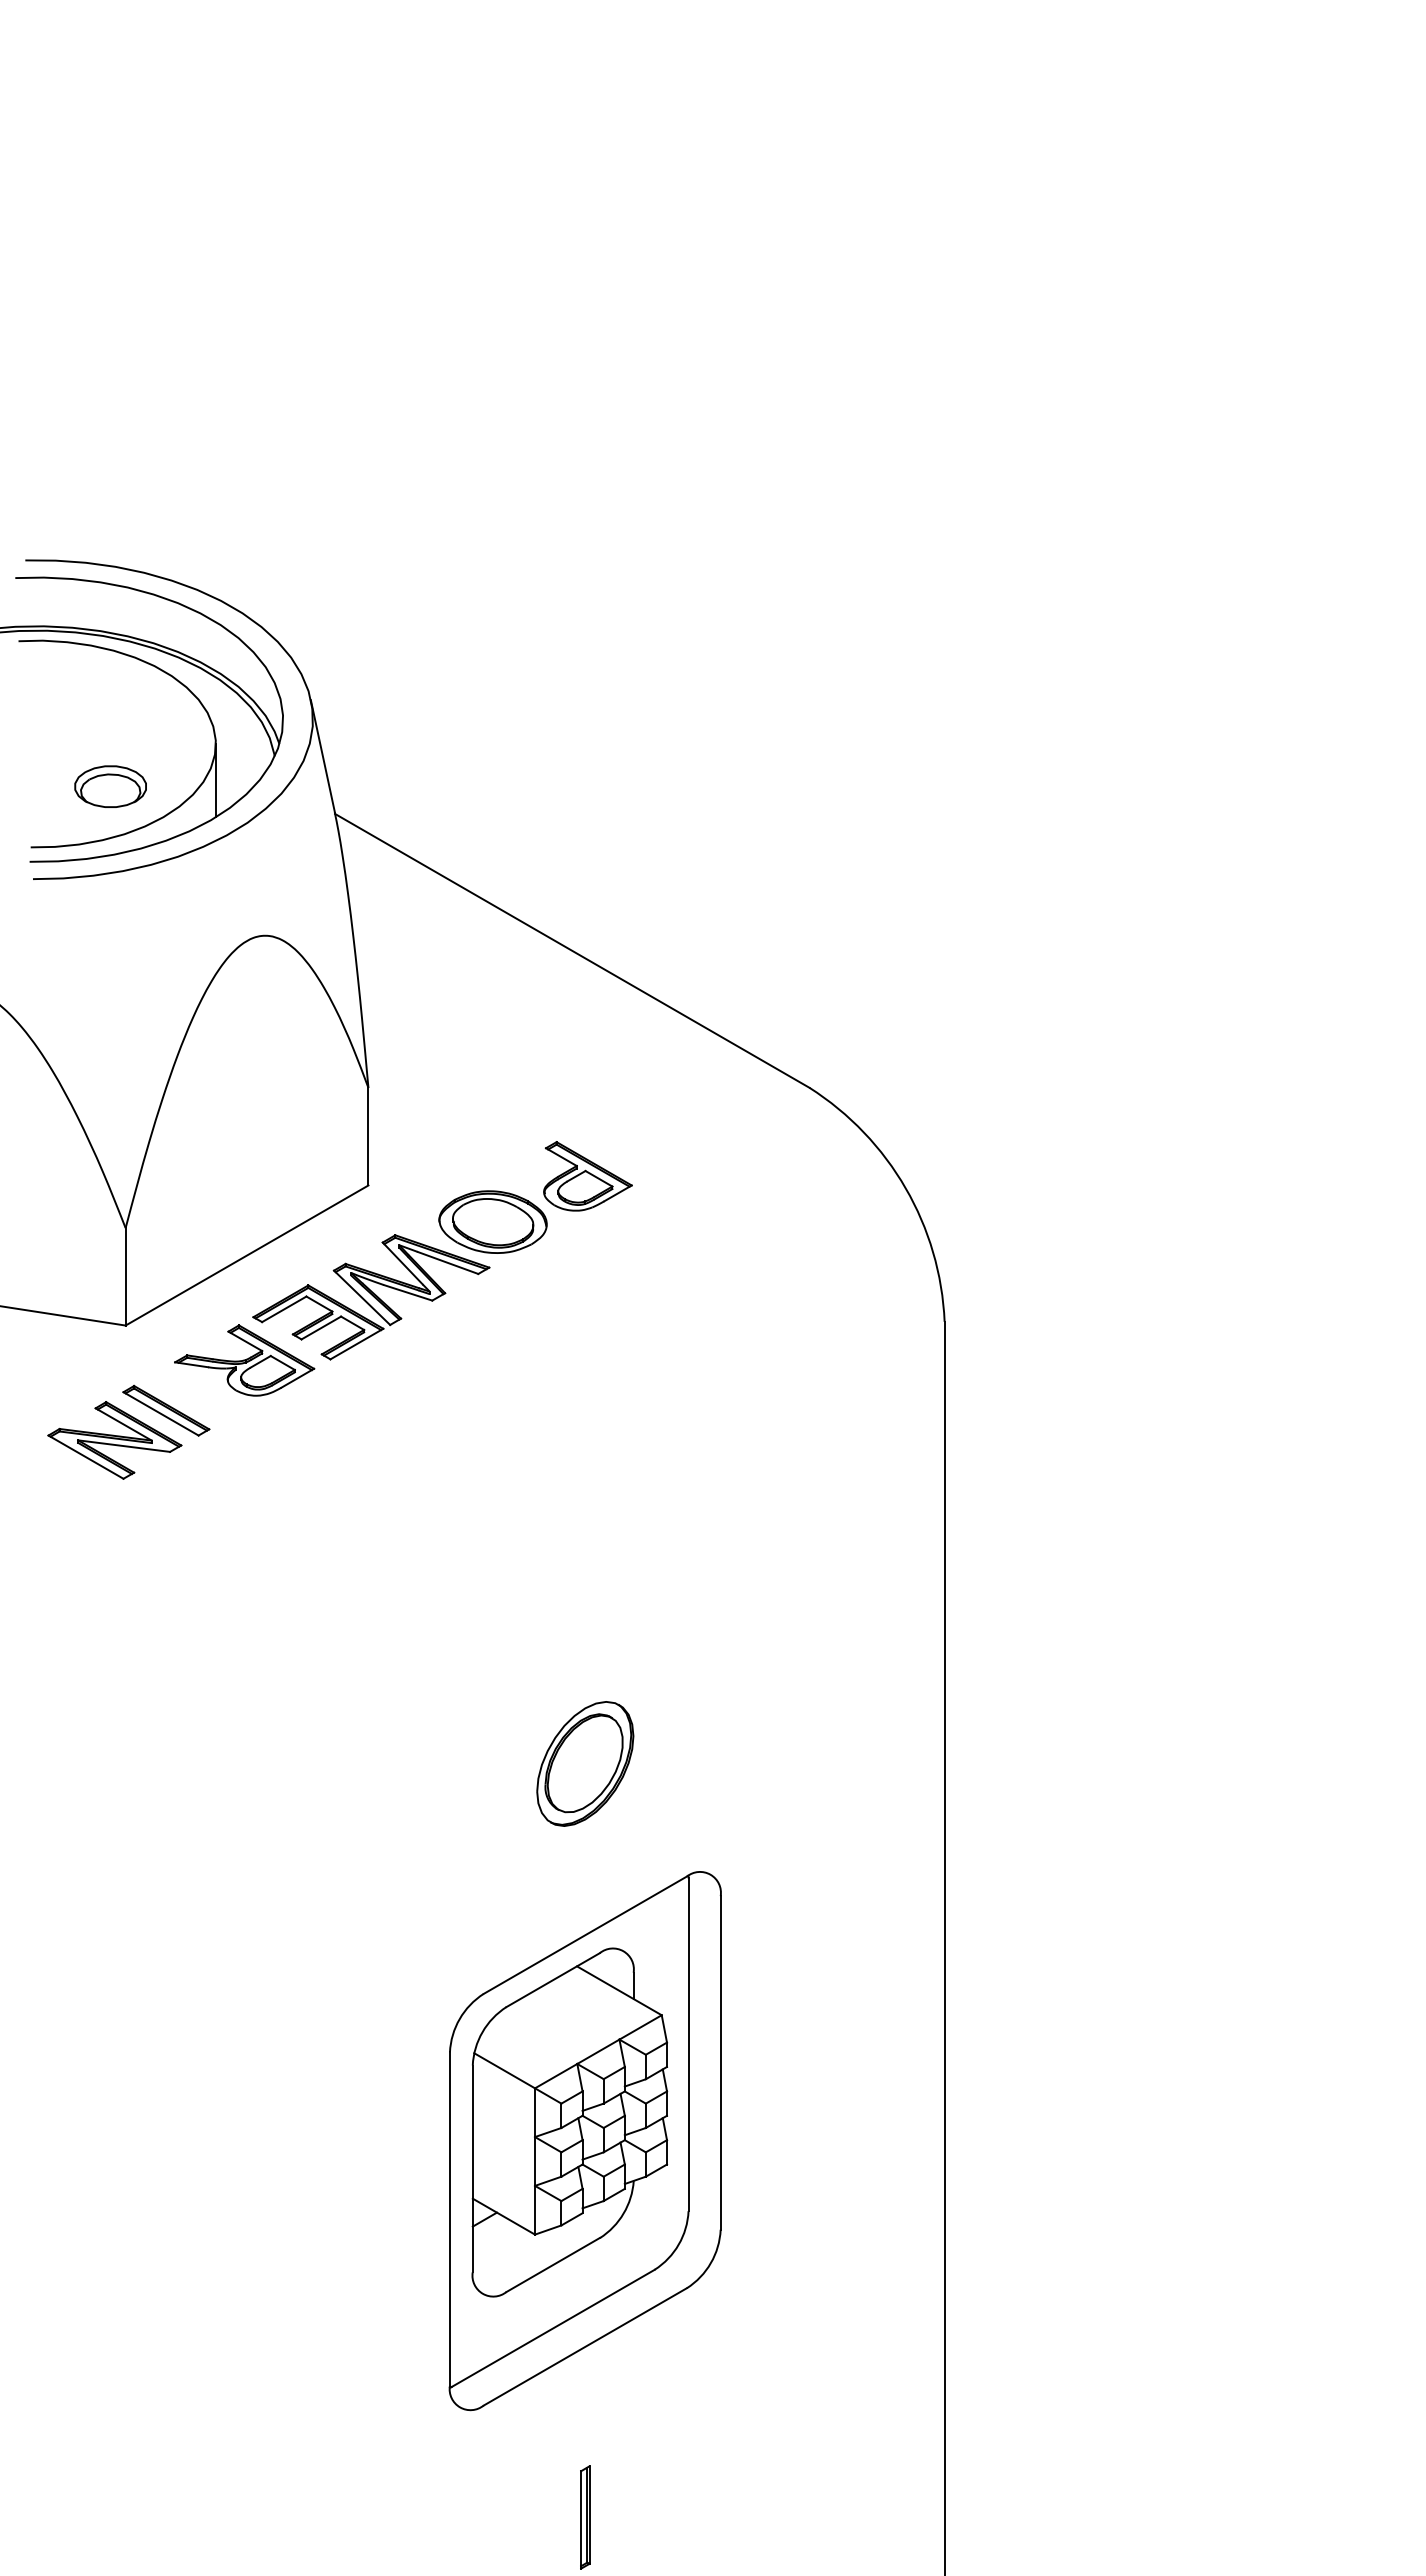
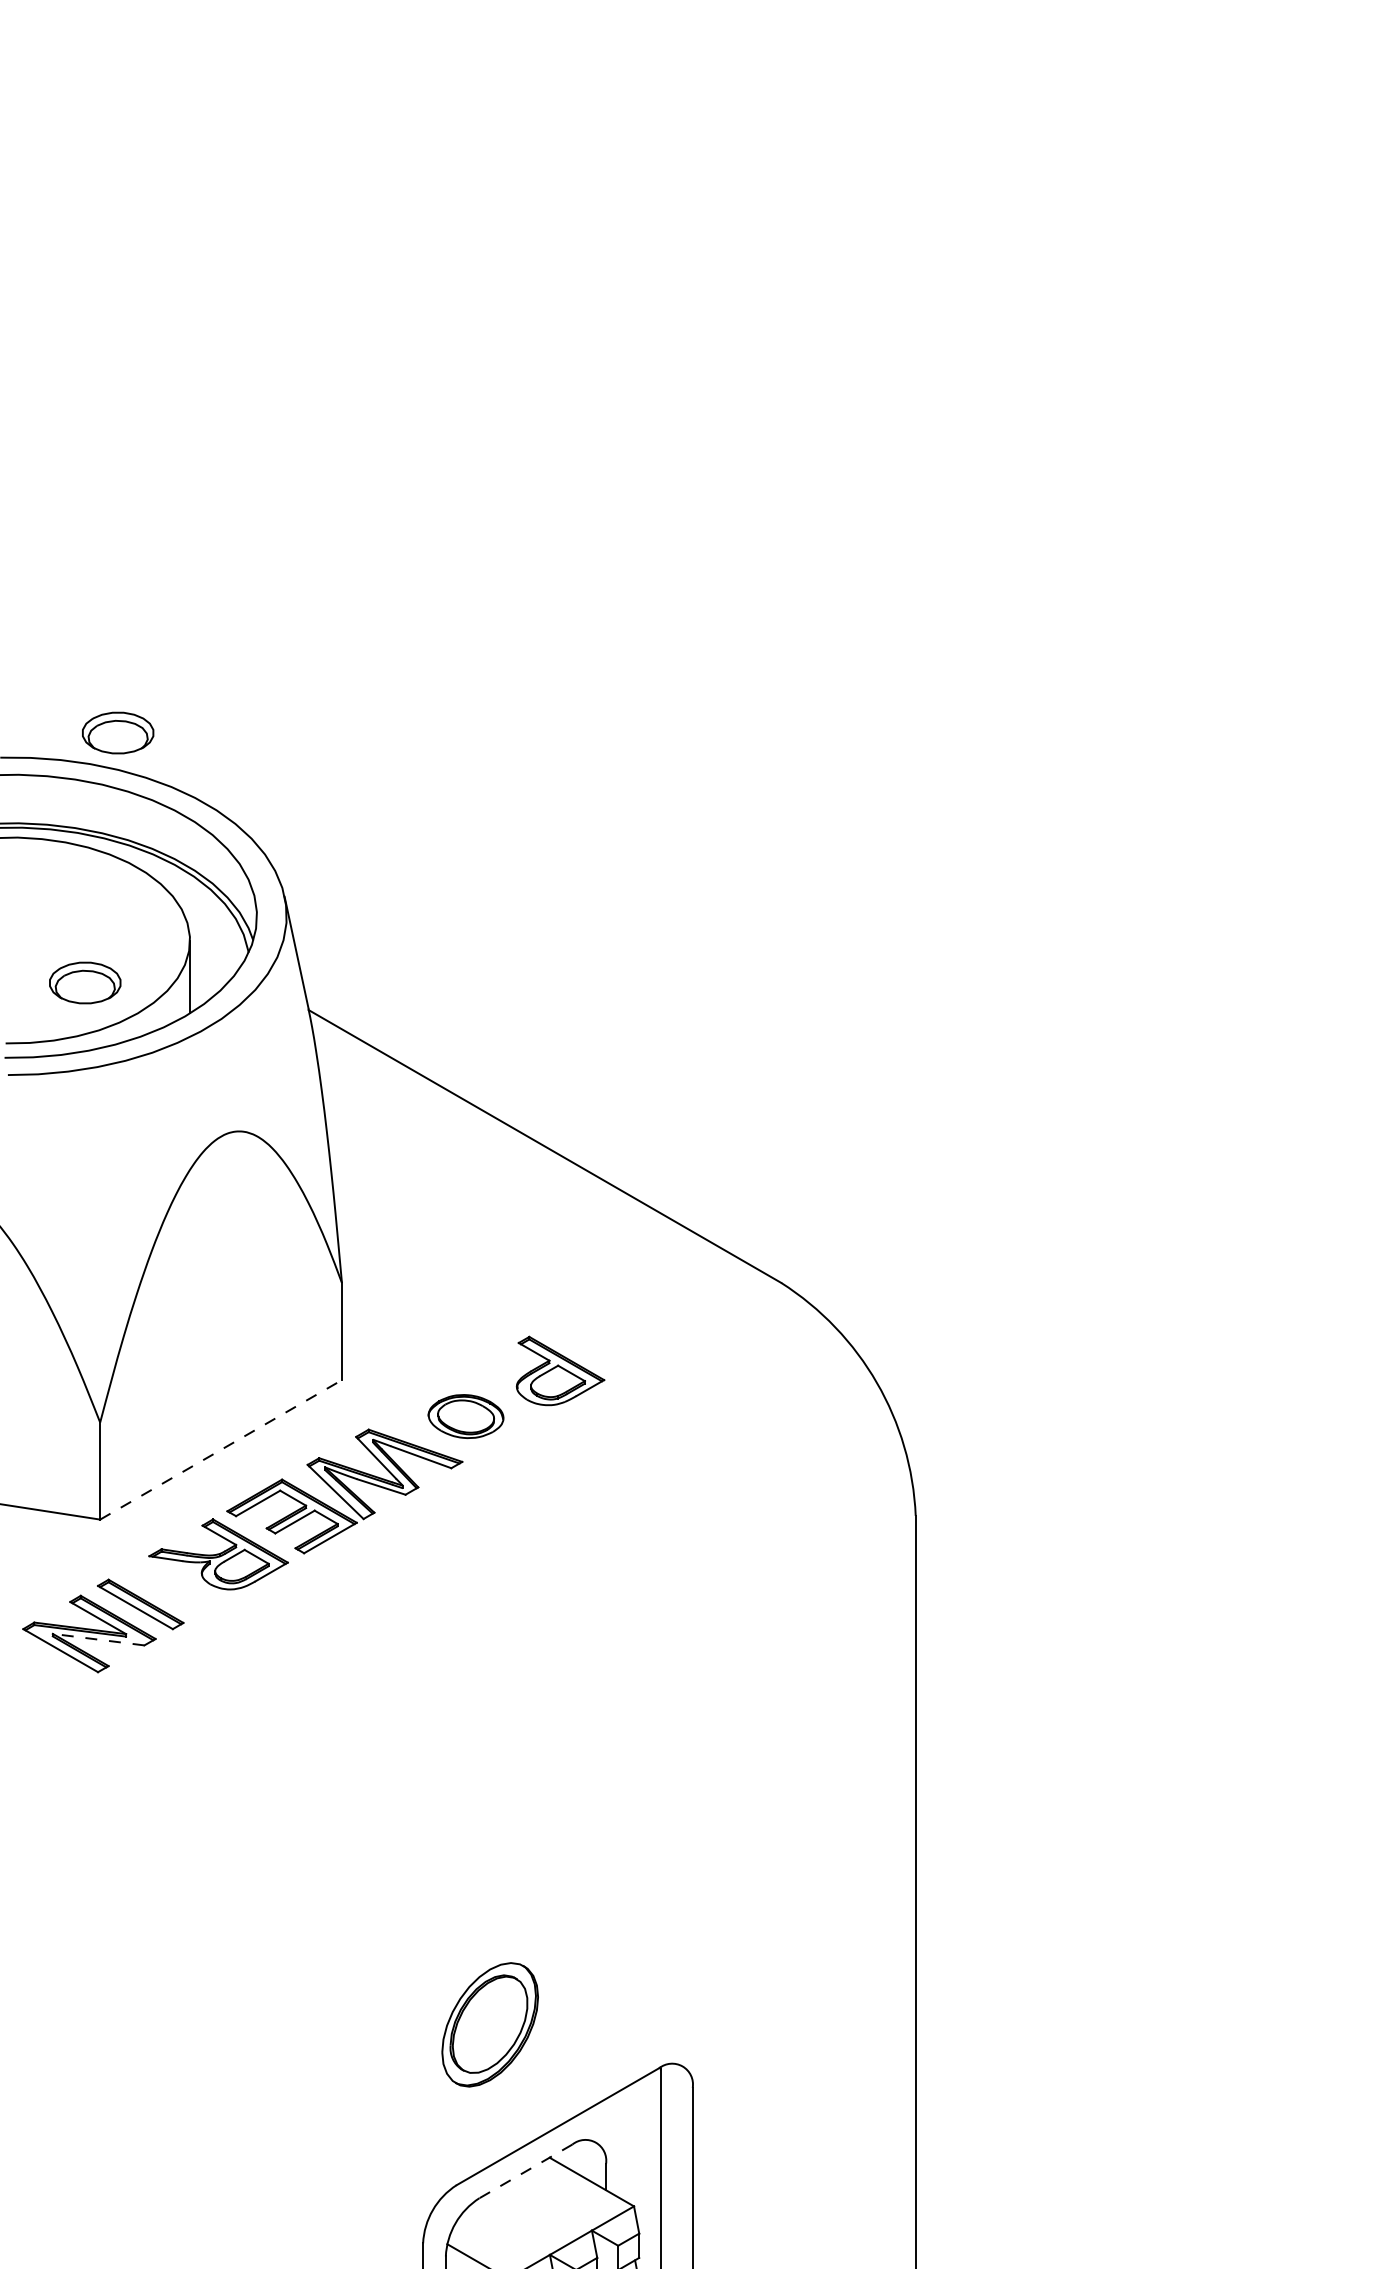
part: (143, 535) -> (117, 732), added
part: (492, 1221) -> (465, 1415), size x0.7
line: (247, 1255) -> (221, 1449), solid -> dashed
line: (123, 1446) -> (98, 1640), solid -> dashed
part: (585, 1763) -> (490, 2024), moved
line: (553, 1980) -> (526, 2171), solid -> dashed

